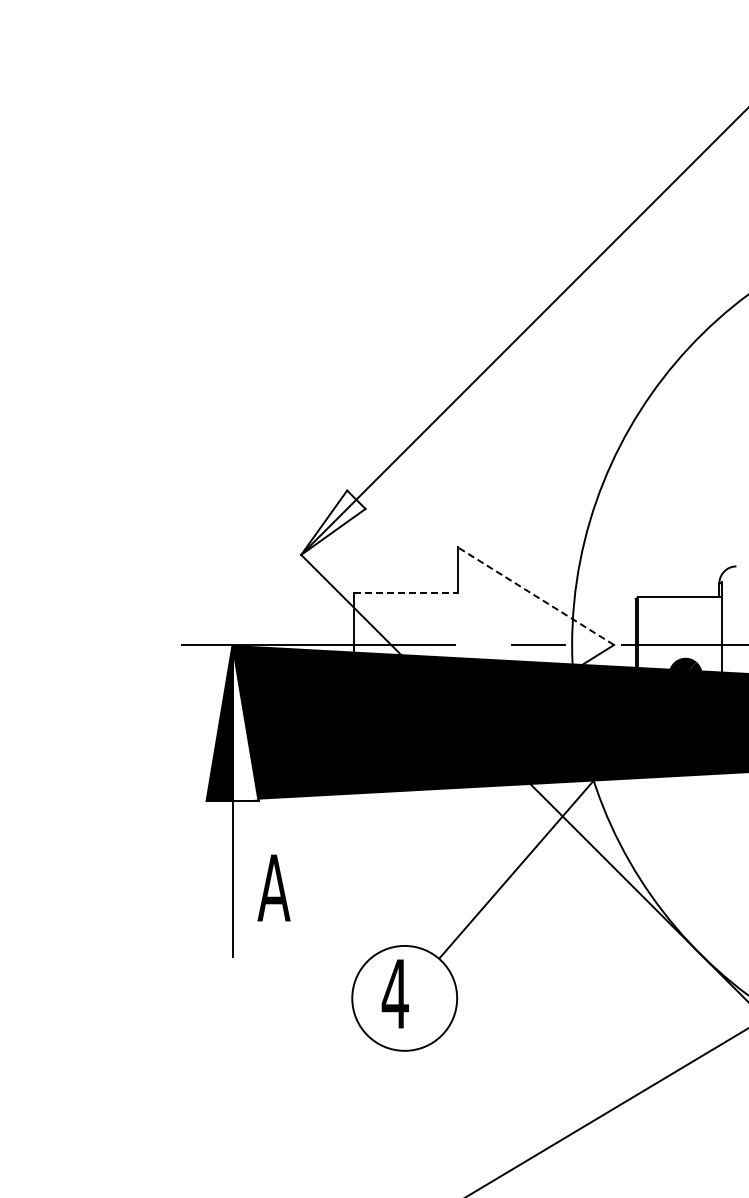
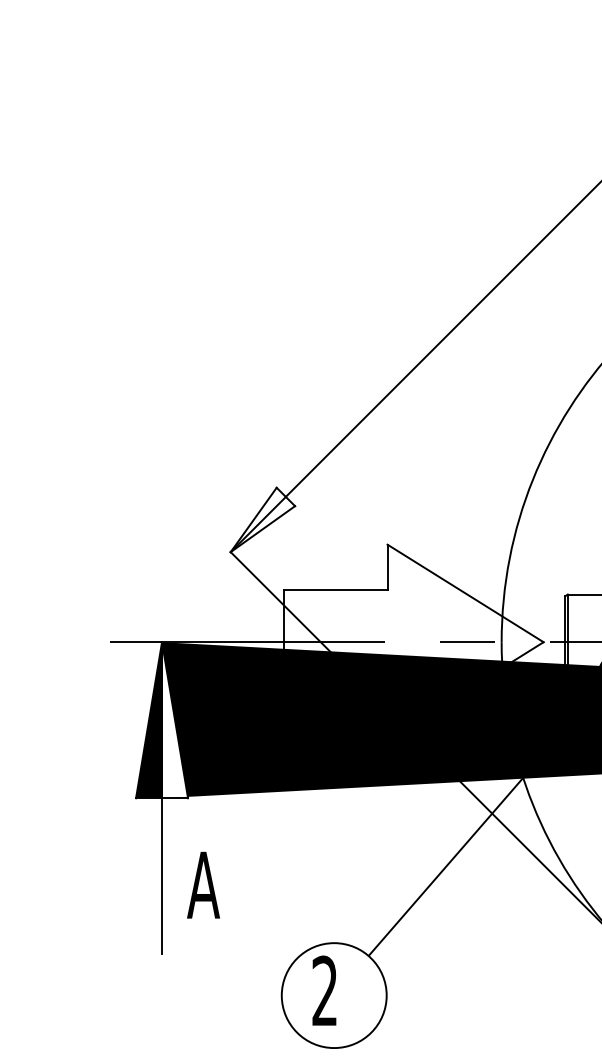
line: (406, 593) -> (336, 590), dashed -> solid
line: (535, 595) -> (465, 592), dashed -> solid
text: (394, 993) -> (324, 990), 4 -> 2

